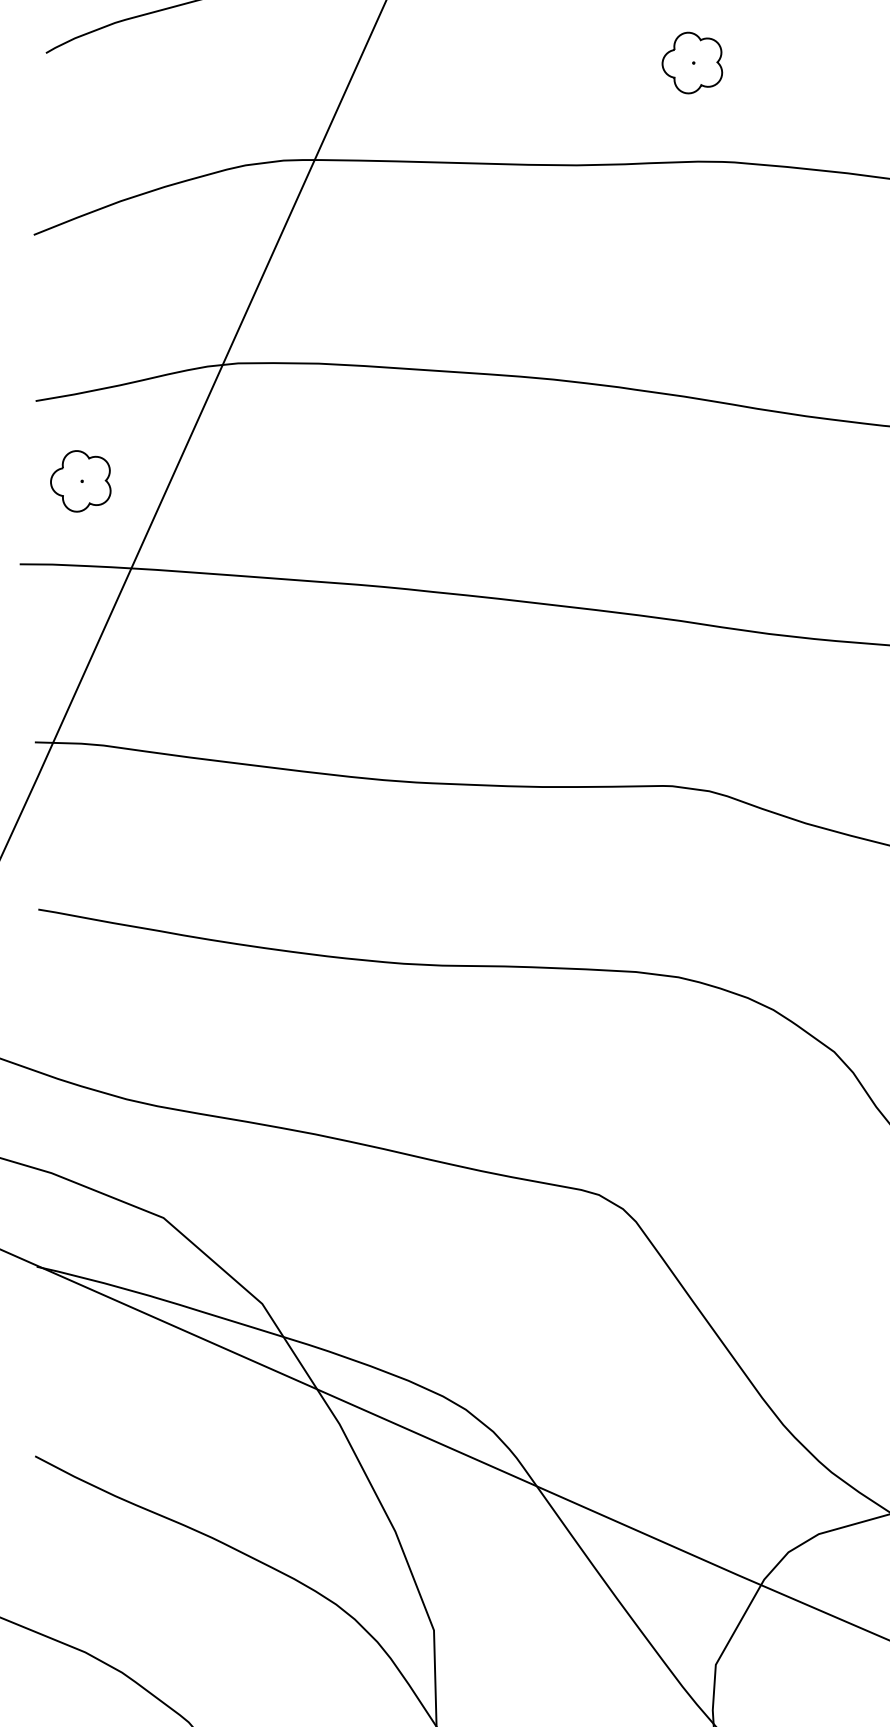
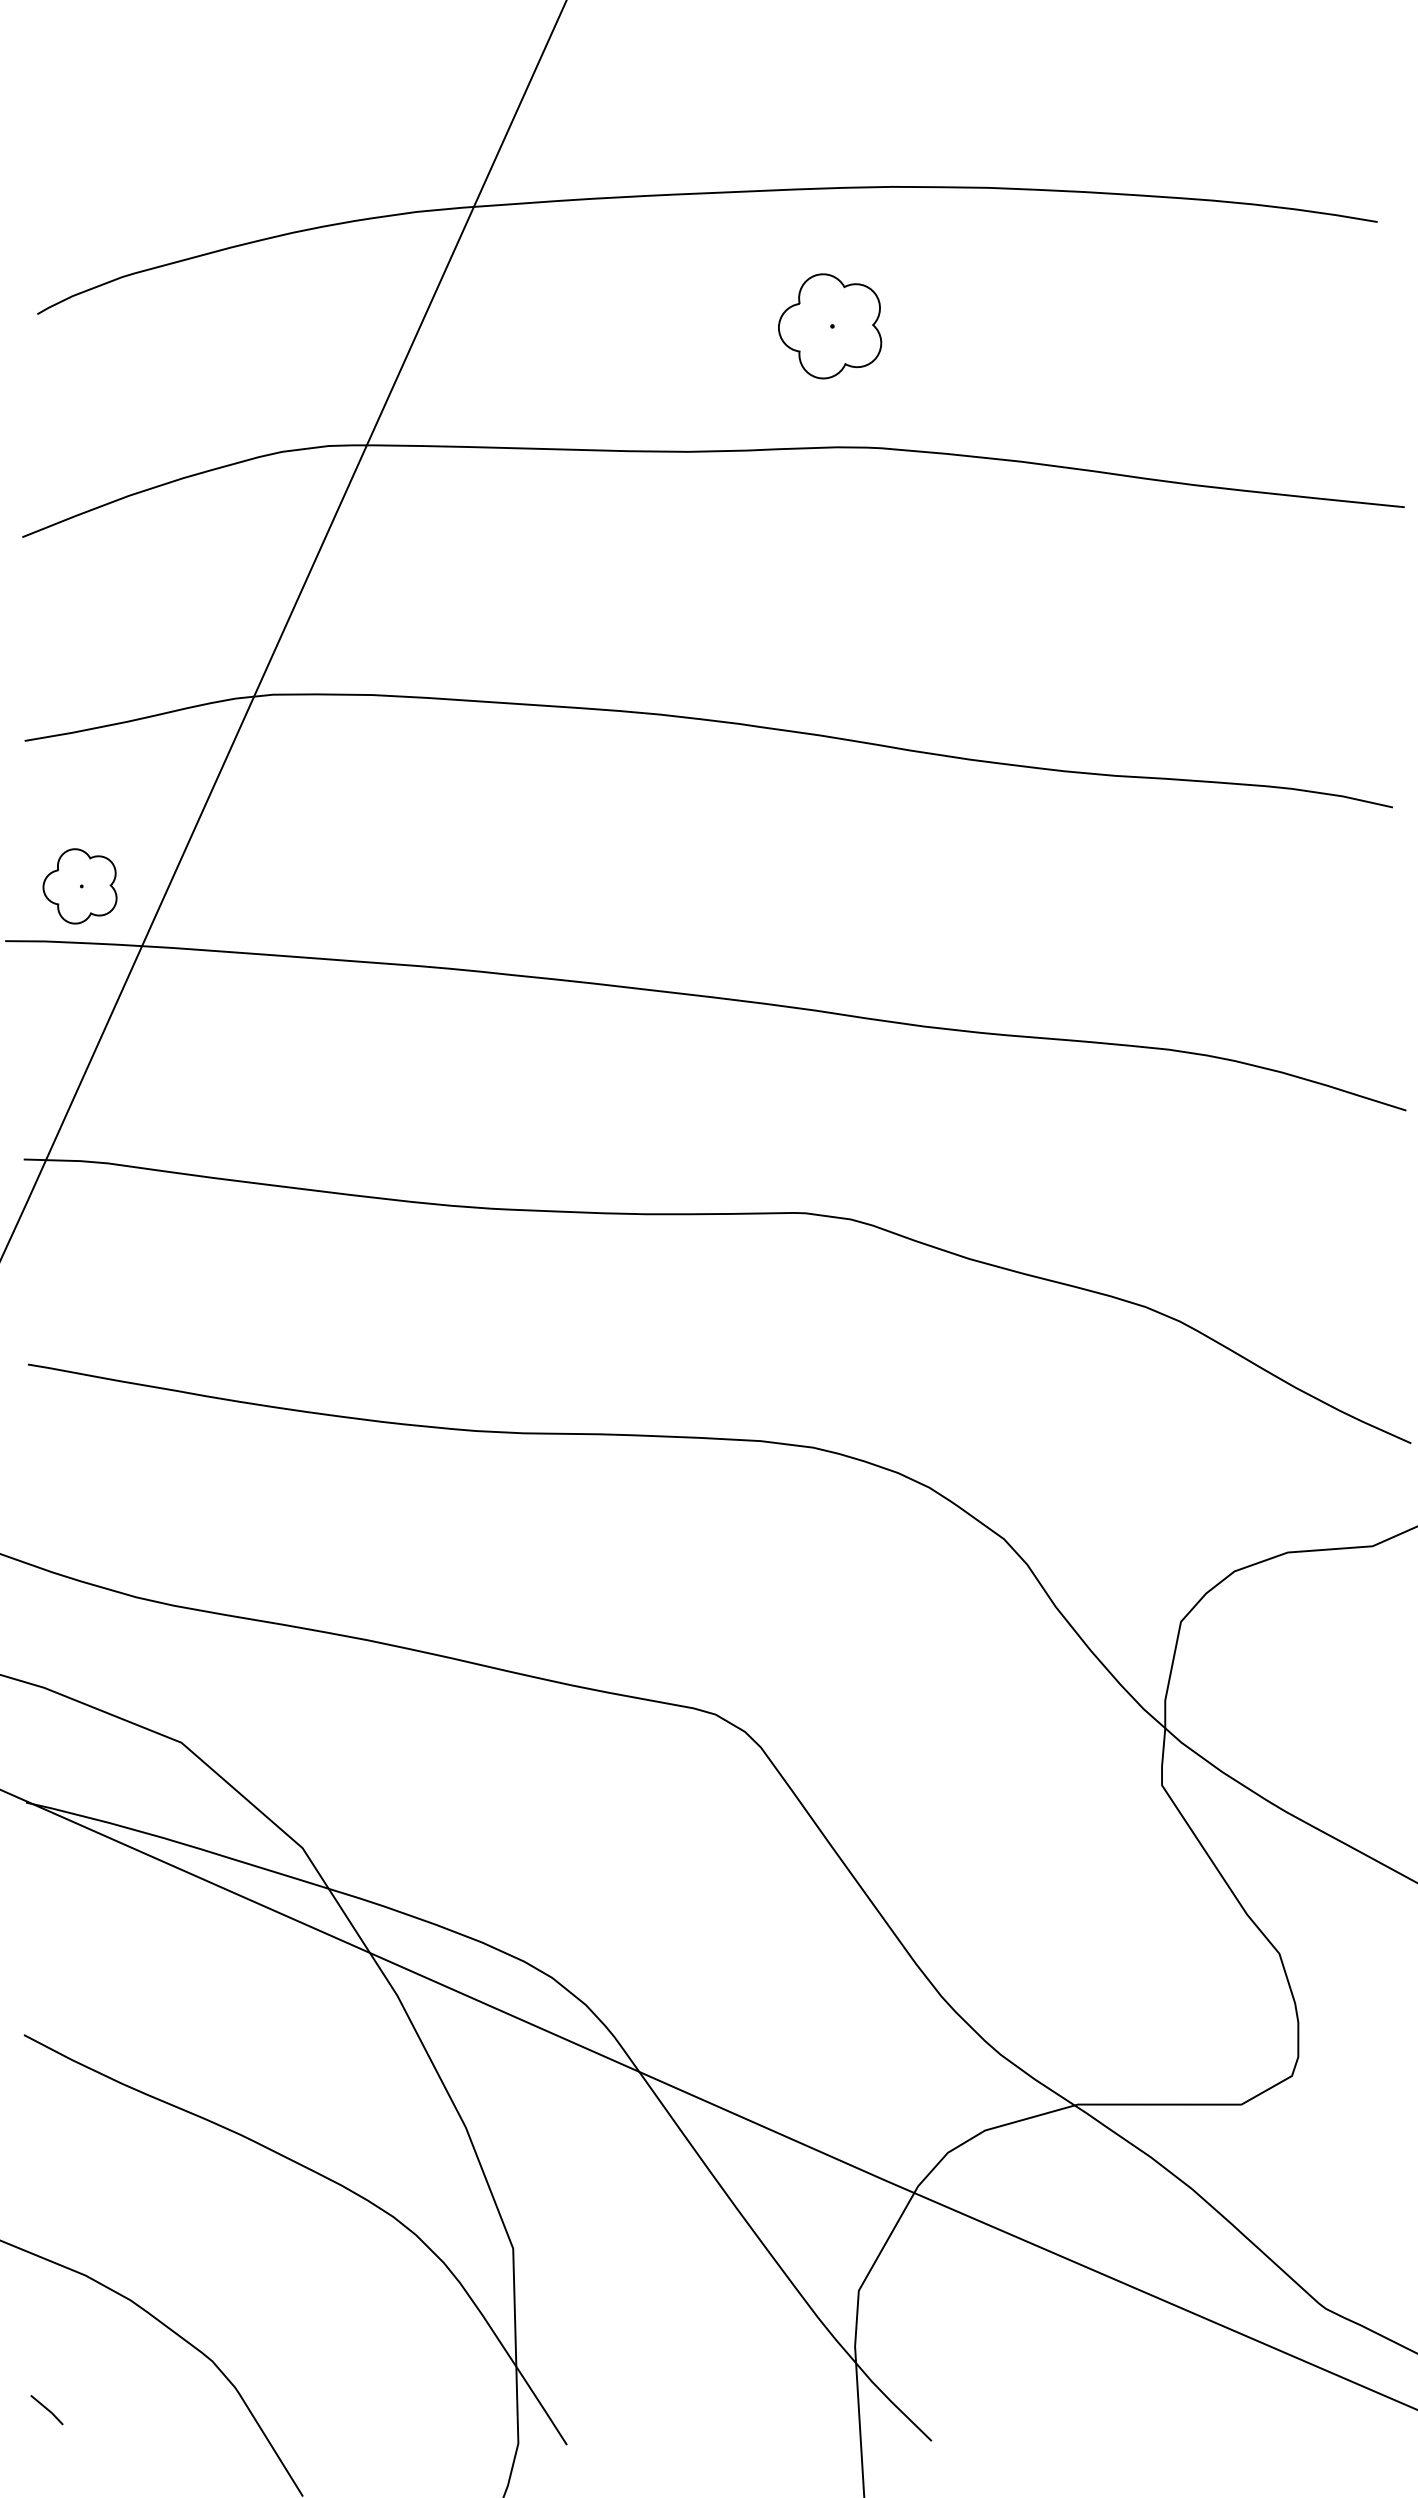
part: (691, 63) -> (829, 326), size x1.4
part: (80, 481) -> (79, 886), moved

